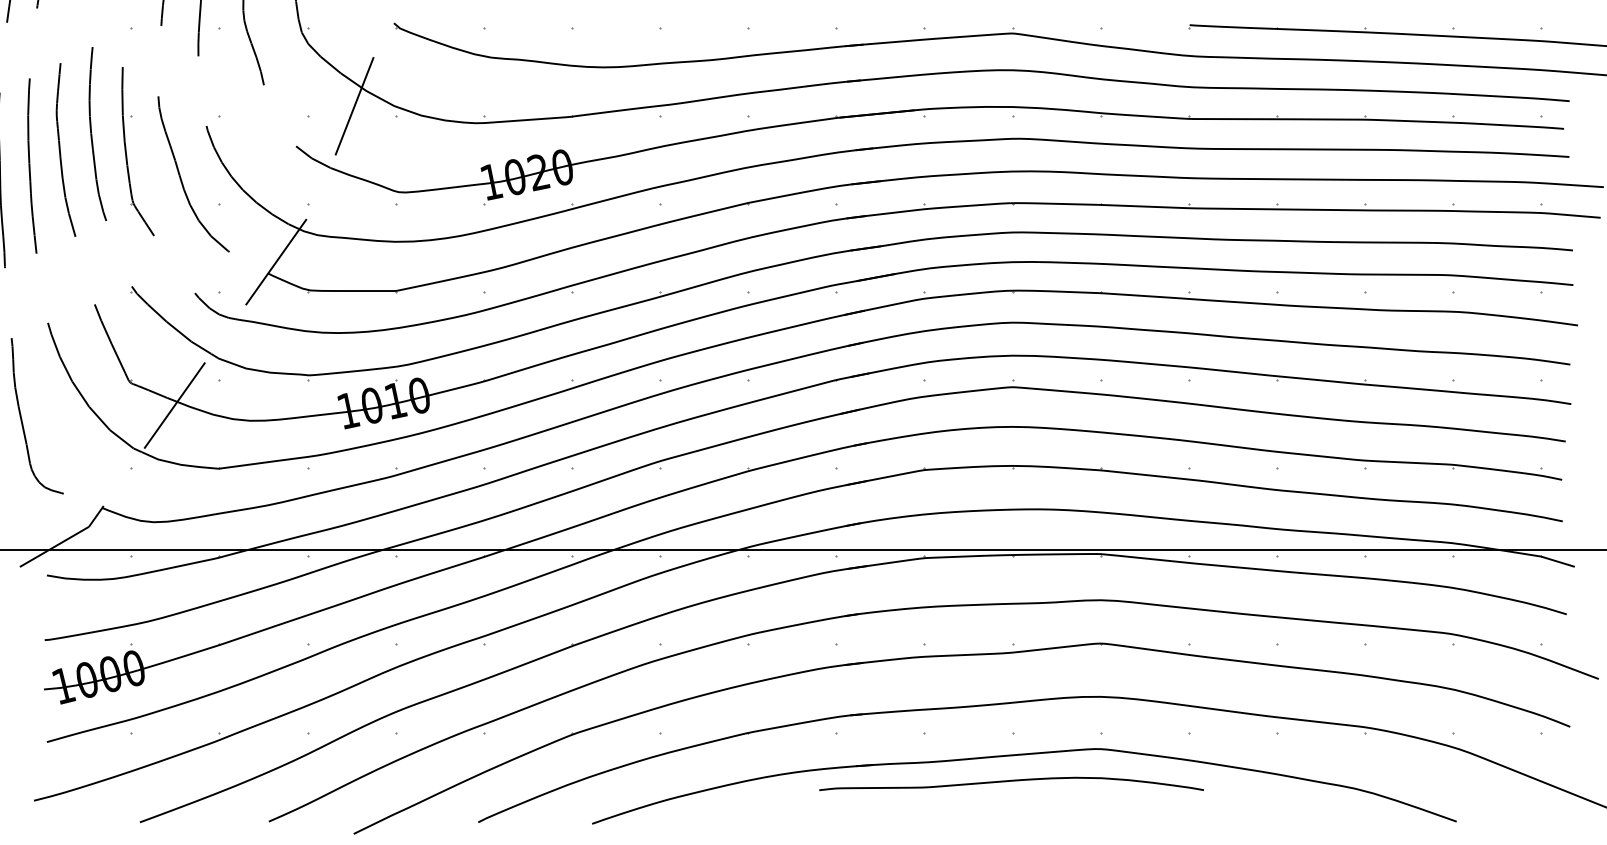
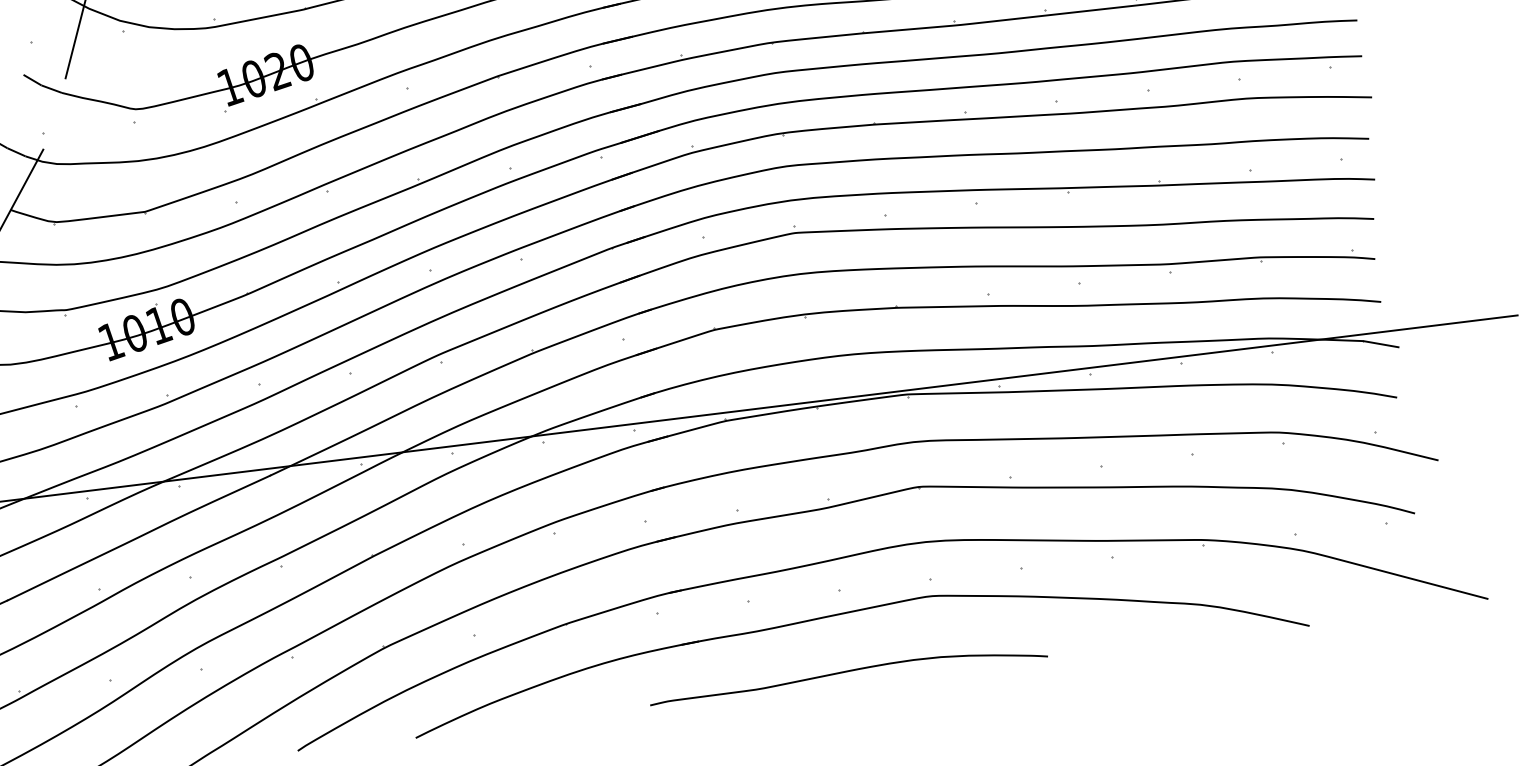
curve: (1011, 781) -> (847, 671), moved

